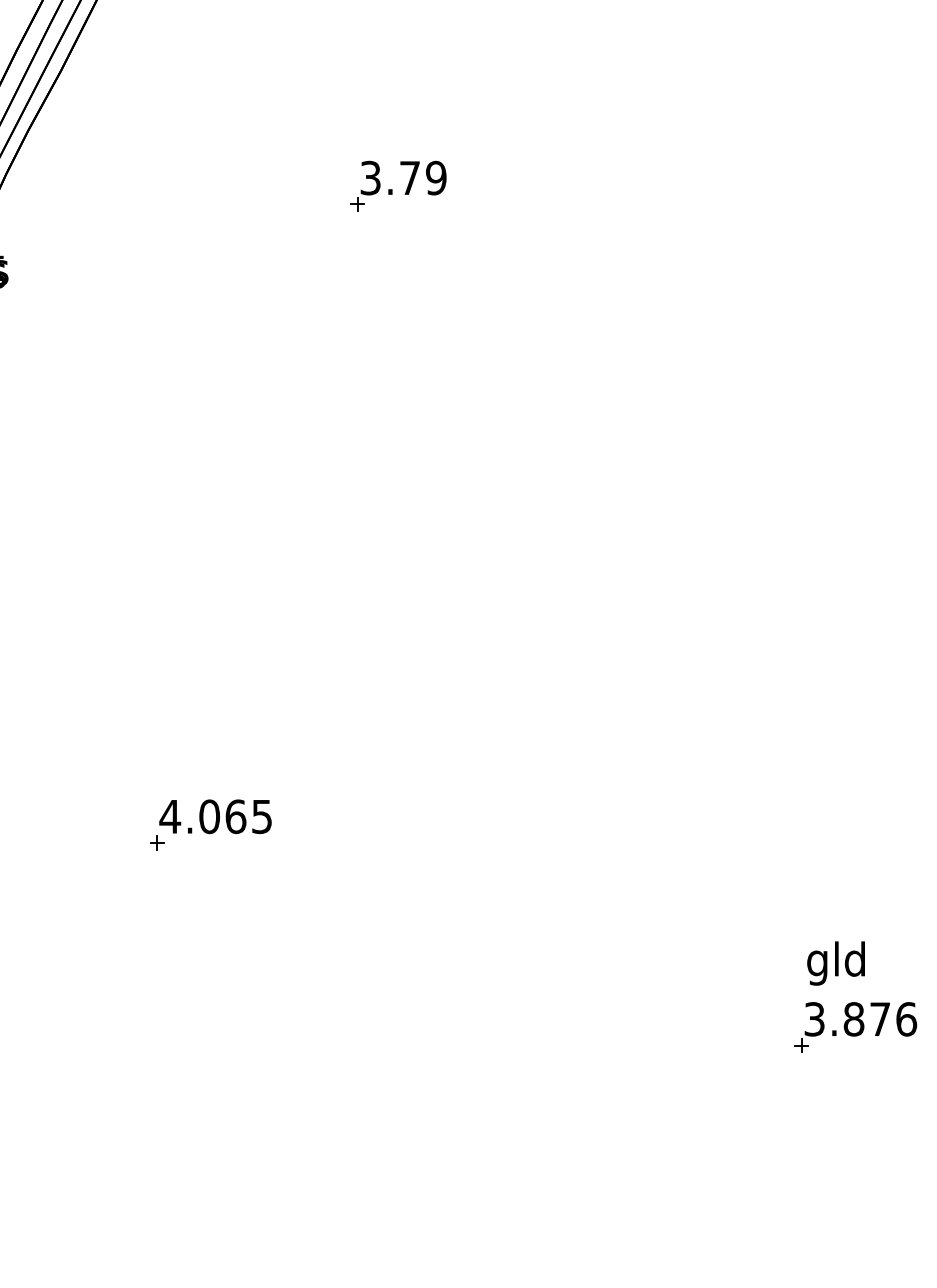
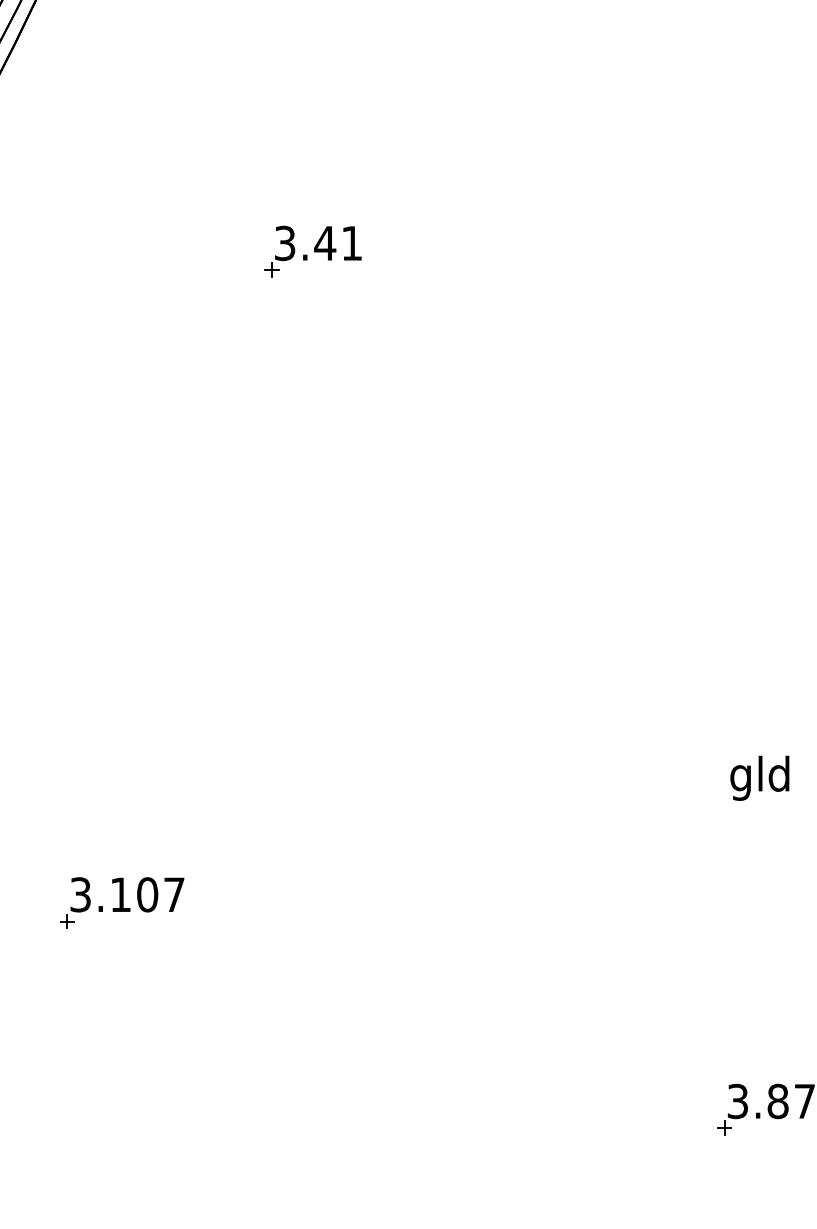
text: (422, 177) -> (337, 242), 3.79 -> 3.41
text: (215, 816) -> (126, 894), 4.065 -> 3.107
text: (835, 963) -> (759, 778), moved

